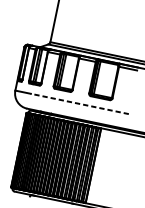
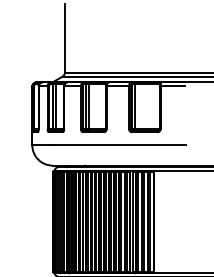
line: (79, 104) -> (119, 145), dashed -> solid

